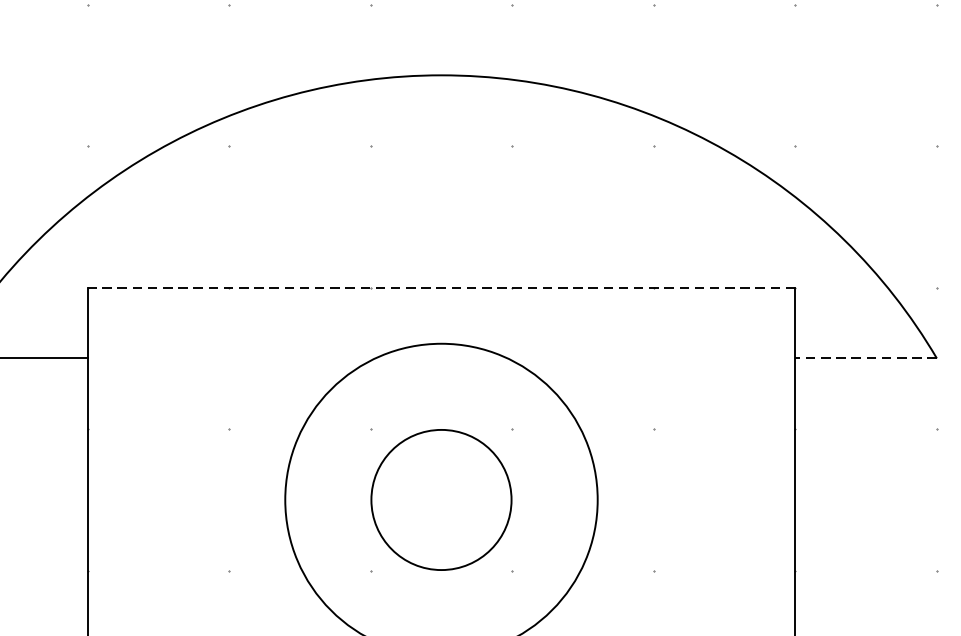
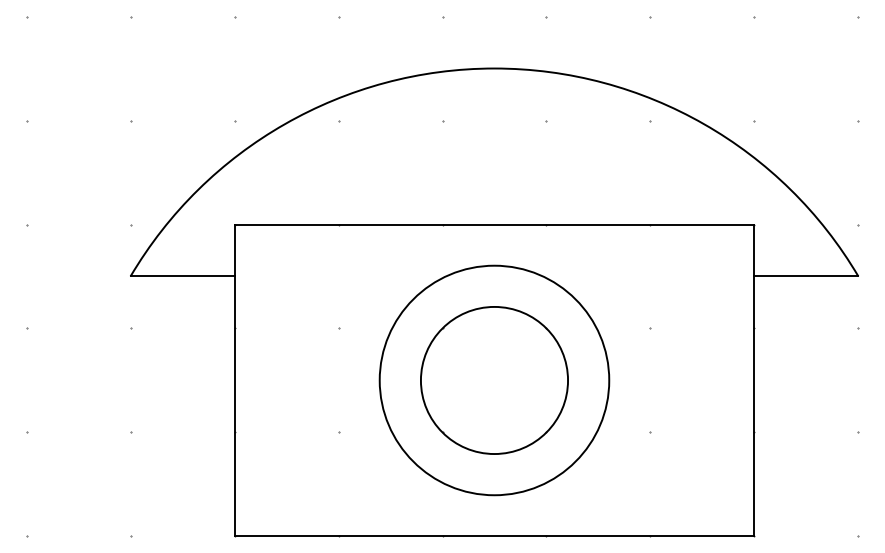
line: (441, 287) -> (494, 224), dashed -> solid
line: (866, 358) -> (806, 276), dashed -> solid
circle: (441, 500) -> (494, 380), size x1.43

